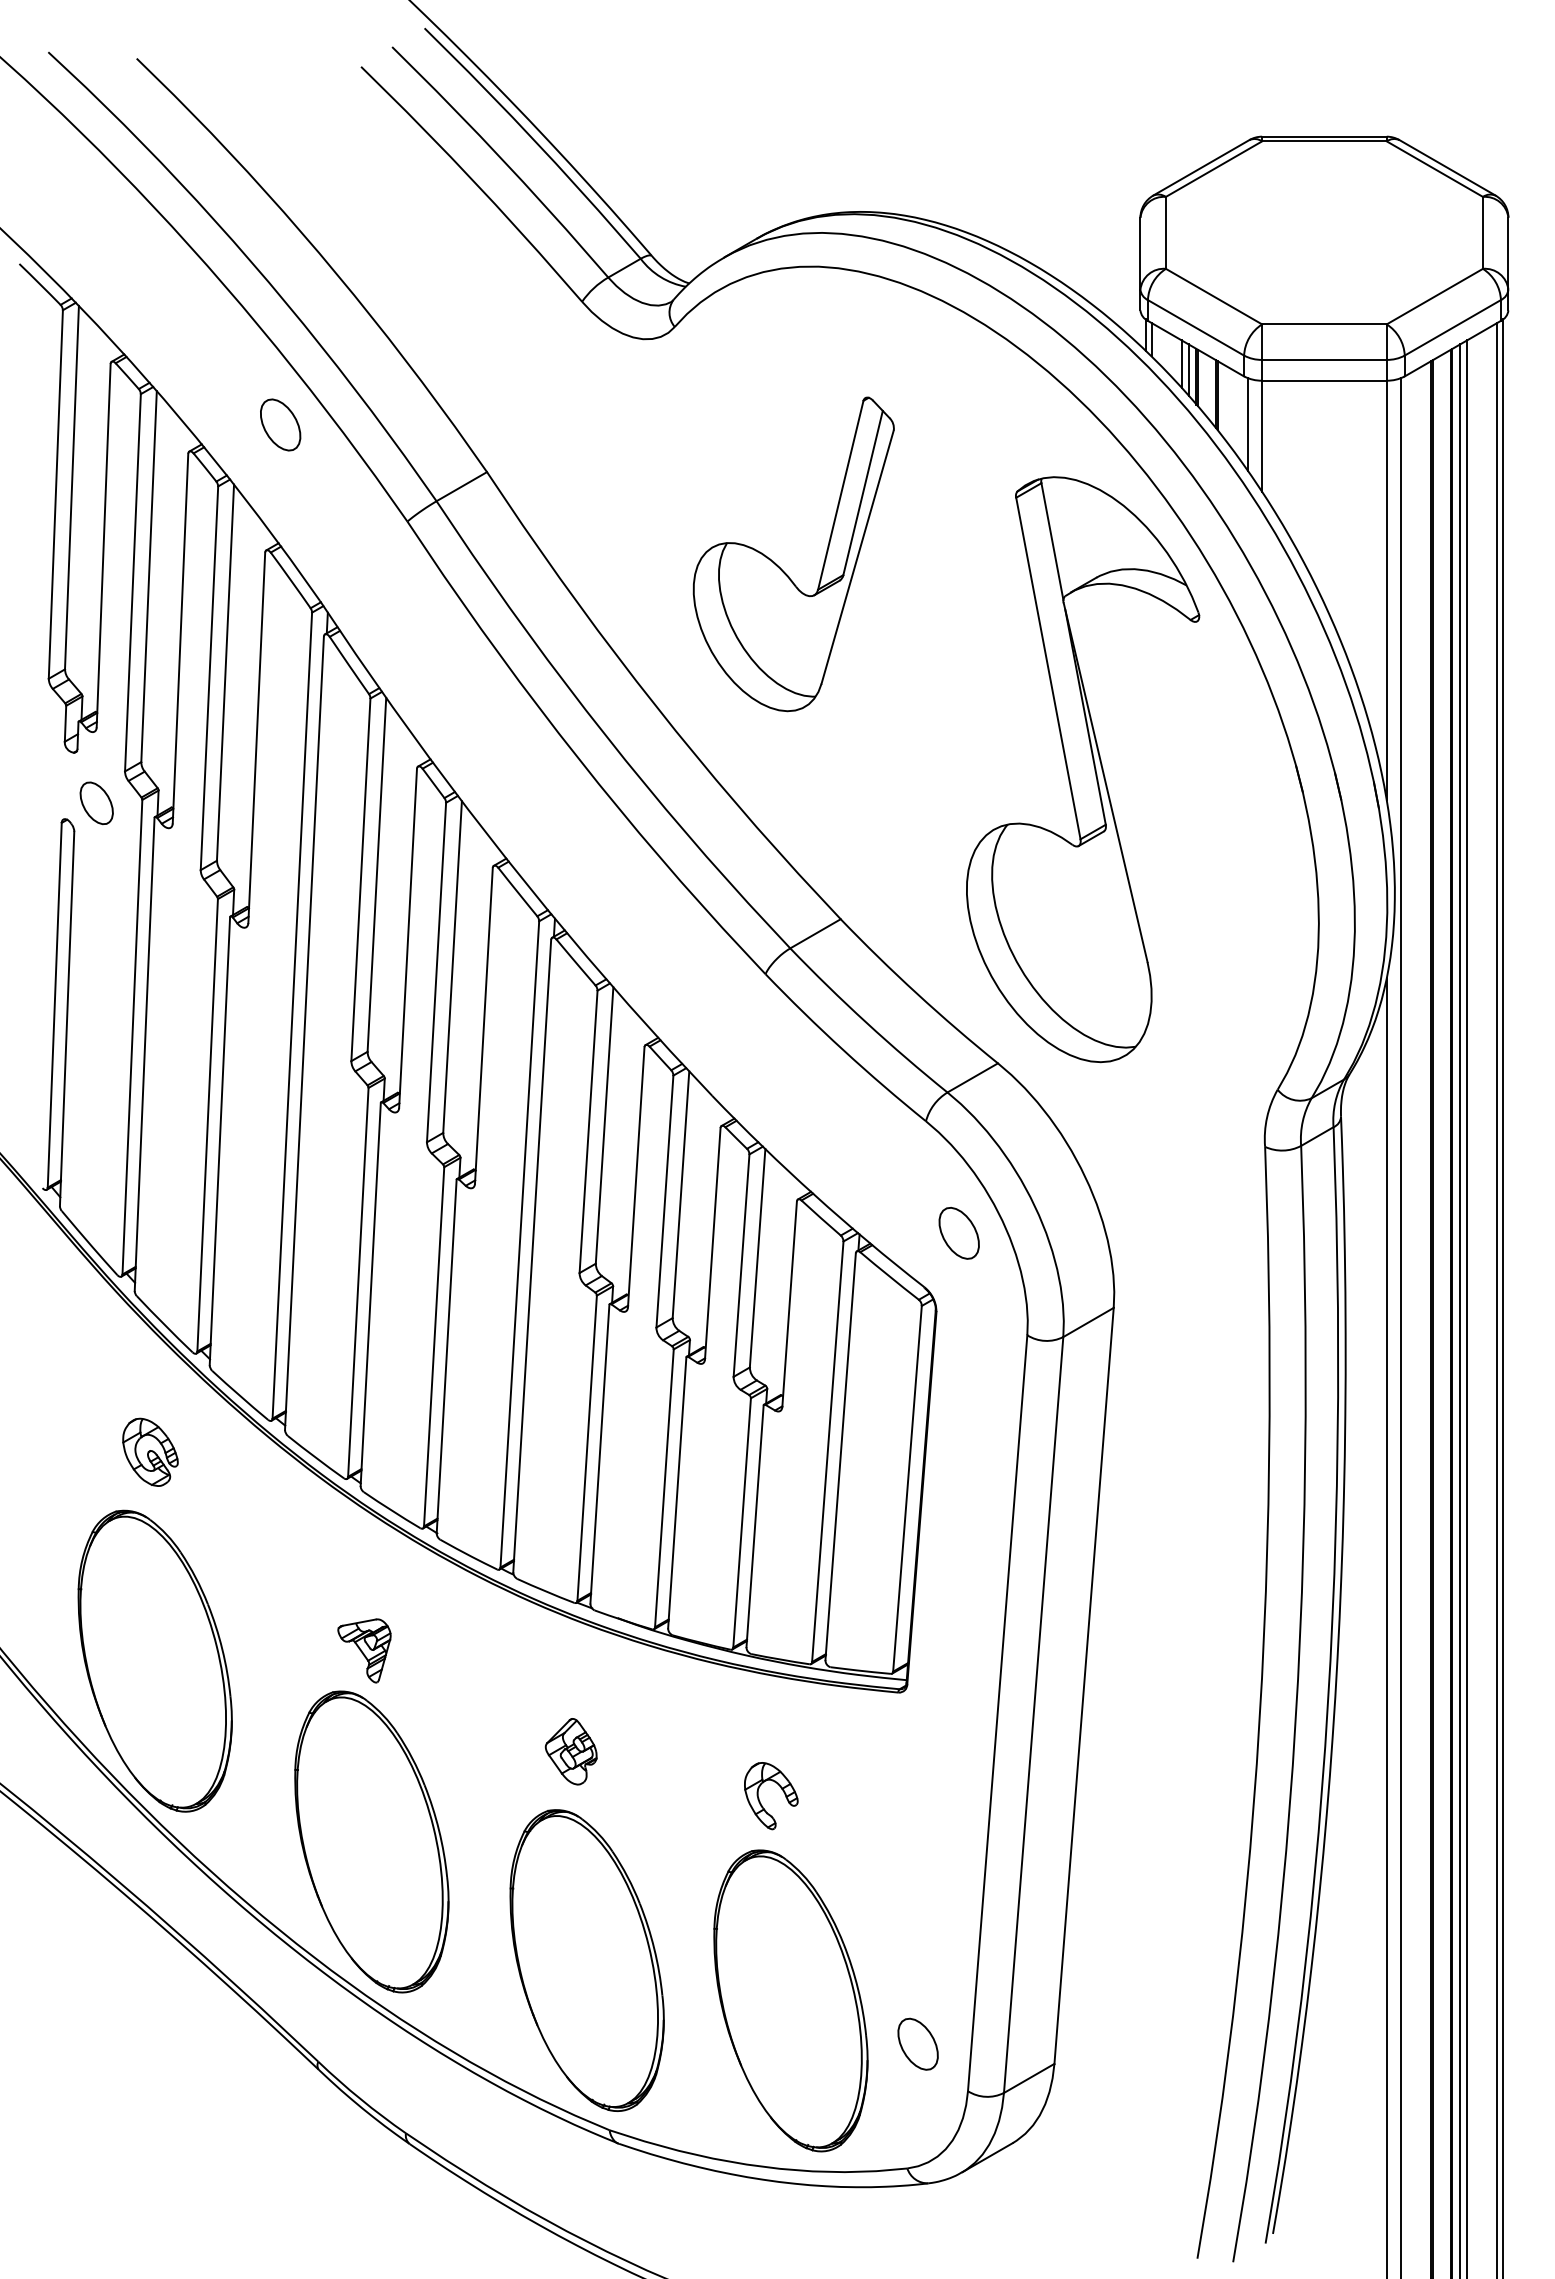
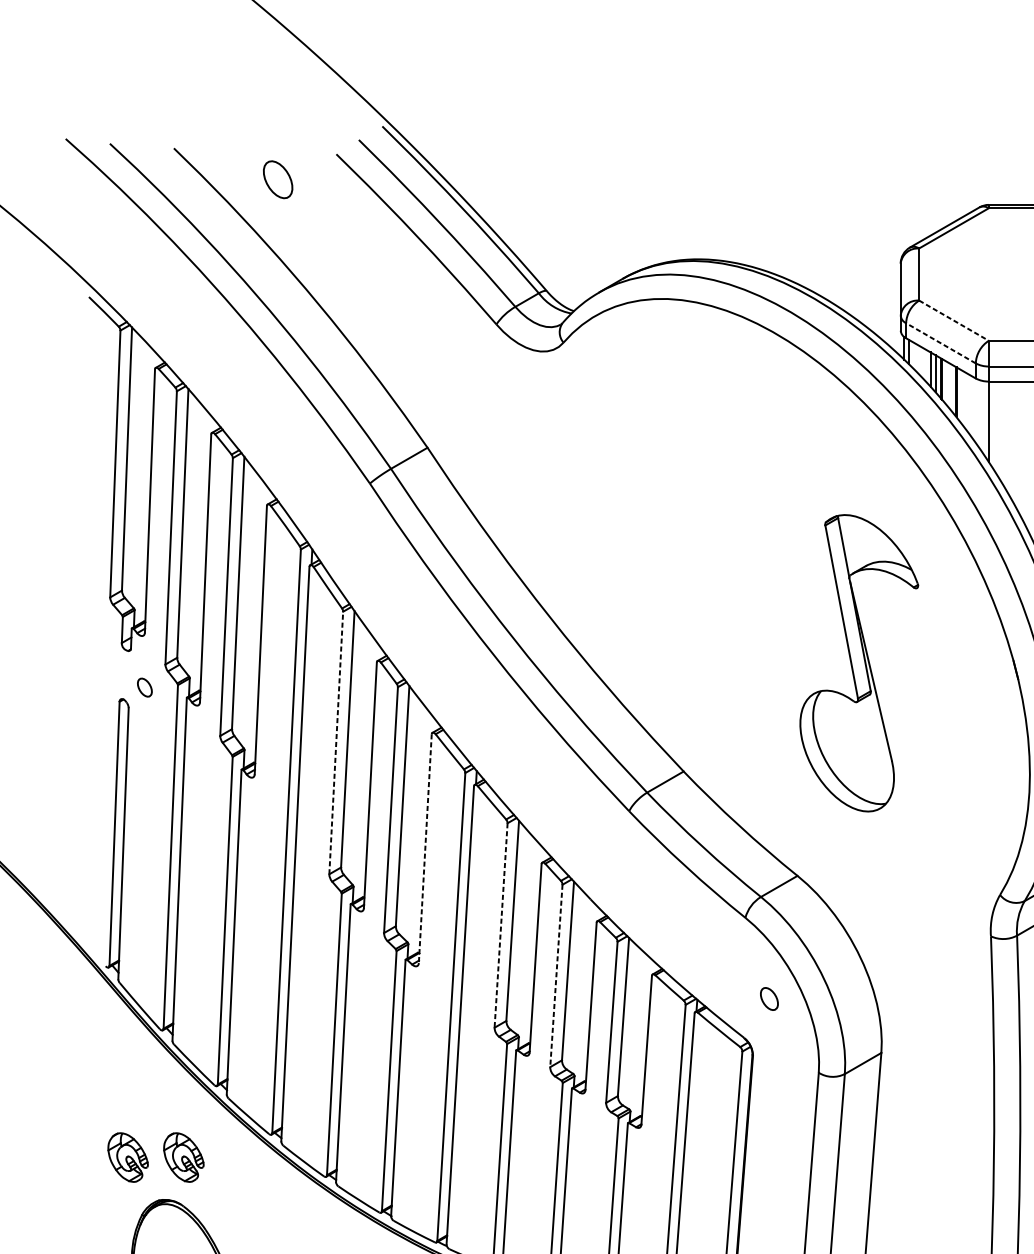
line: (1214, 296) -> (954, 320), solid -> dashed
line: (1195, 327) -> (940, 343), solid -> dashed
part: (280, 424) -> (278, 179), moved
line: (1247, 424) -> (978, 413), removed
part: (780, 567) -> (640, 516), removed
part: (1083, 769) -> (859, 663), size x0.7
part: (96, 803) -> (144, 687), size x0.6
line: (360, 879) -> (335, 742), solid -> dashed
line: (483, 1026) -> (425, 849), solid -> dashed
line: (588, 1132) -> (501, 925), solid -> dashed
line: (664, 1202) -> (556, 976), solid -> dashed
part: (958, 1233) -> (768, 999), size x0.6
part: (73, 1451) -> (128, 1156), added

